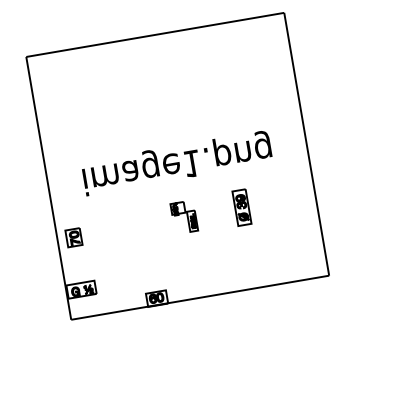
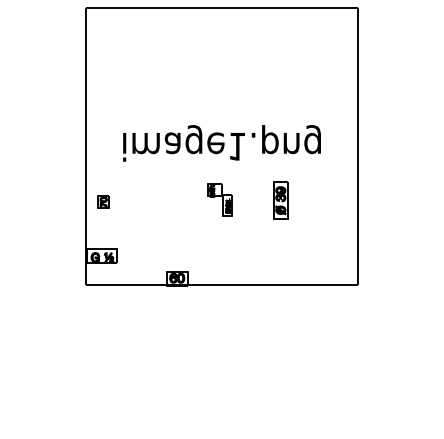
part: (74, 237) -> (103, 201), size x0.7

